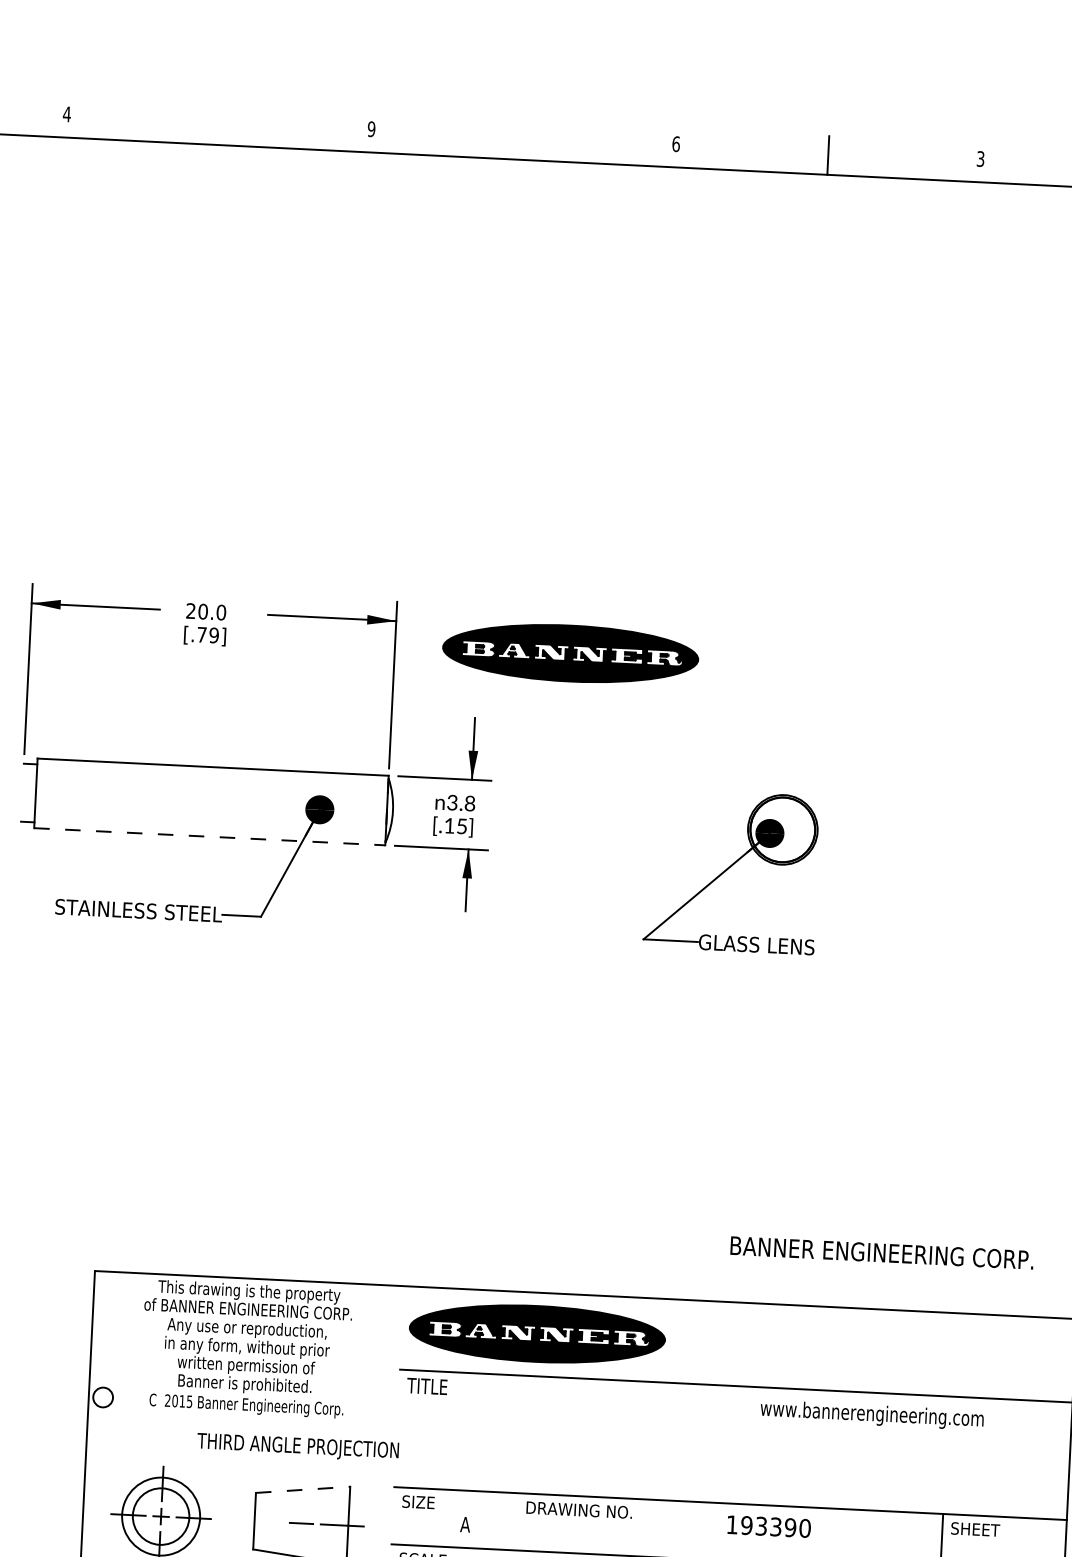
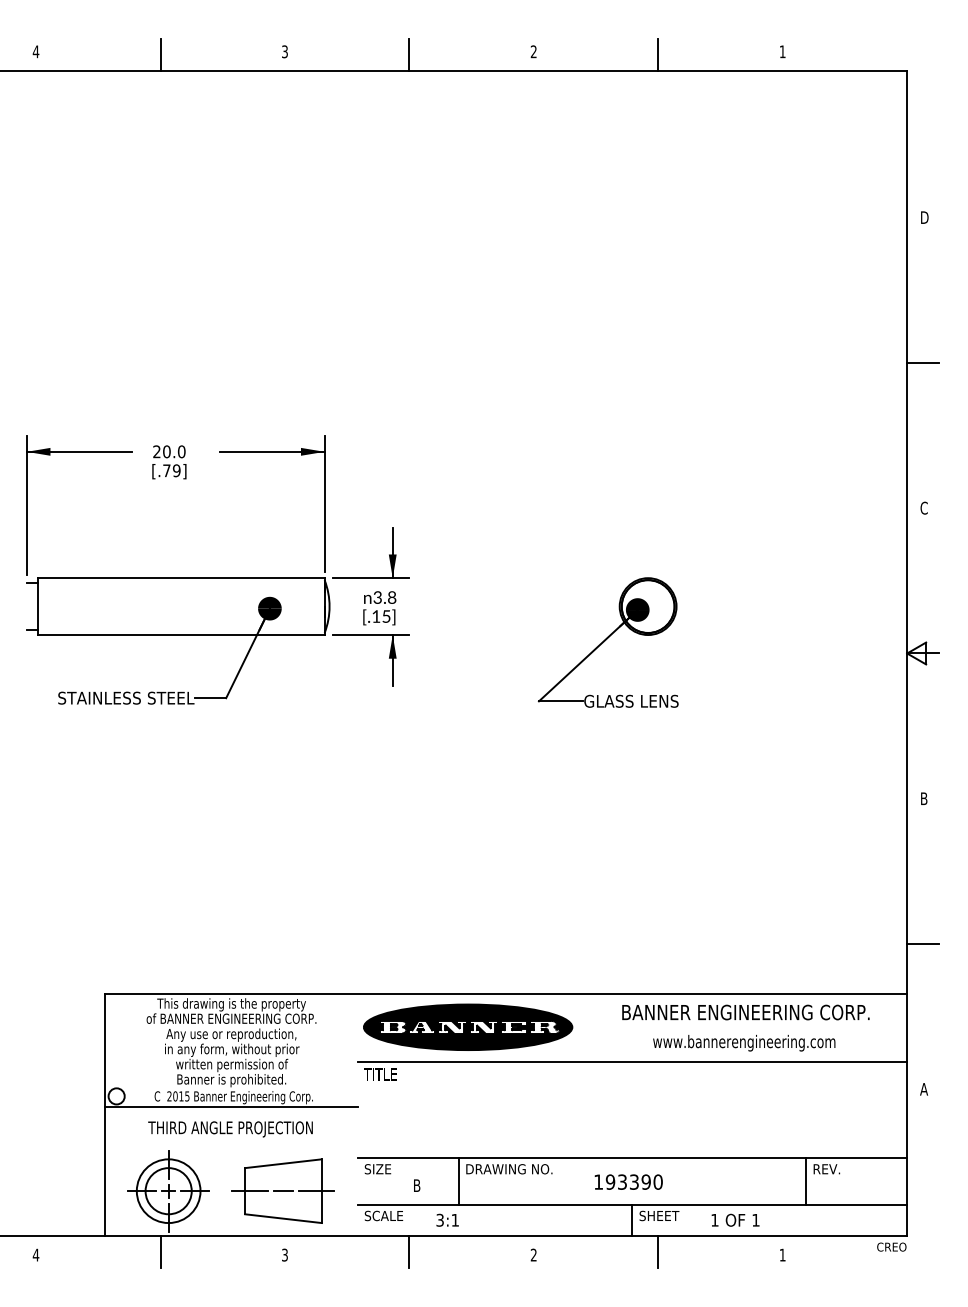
line: (219, 125) -> (160, 54), added
text: (371, 128) -> (284, 51), 9 -> 3
line: (523, 140) -> (409, 54), added
text: (675, 143) -> (533, 51), 6 -> 2
text: (980, 158) -> (782, 51), 3 -> 1
part: (571, 652) -> (468, 470), removed
line: (210, 837) -> (181, 635), dashed -> solid
text: (881, 1252) -> (745, 1012), moved
text: (872, 1414) -> (744, 1042), moved
line: (241, 1417) -> (230, 1107), added
text: (297, 1447) -> (230, 1129), moved
line: (303, 1489) -> (283, 1163), dashed -> solid
line: (516, 1520) -> (458, 1180), added
line: (260, 1521) -> (249, 1191), added
text: (464, 1524) -> (416, 1185), A -> B
text: (768, 1525) -> (628, 1181), moved
text: (975, 1529) -> (833, 1169), SHEET -> REV.

